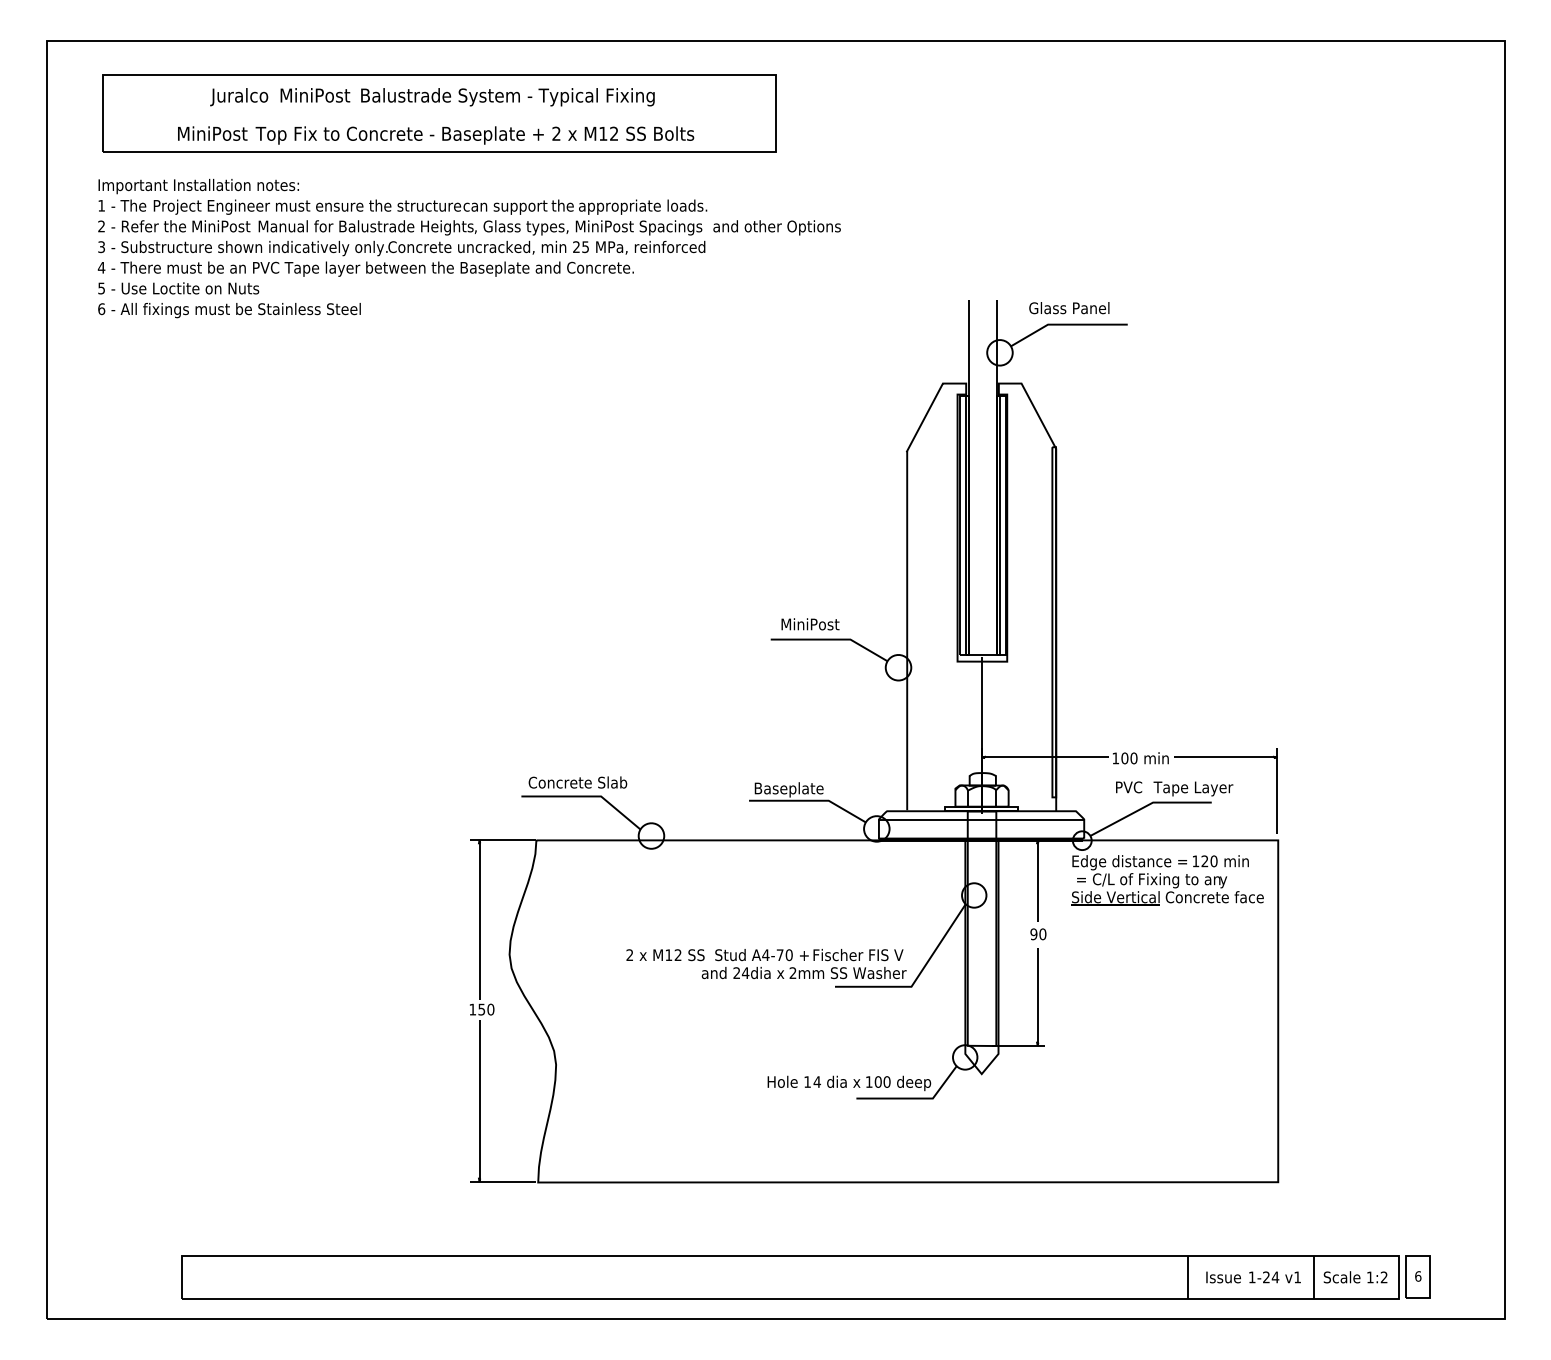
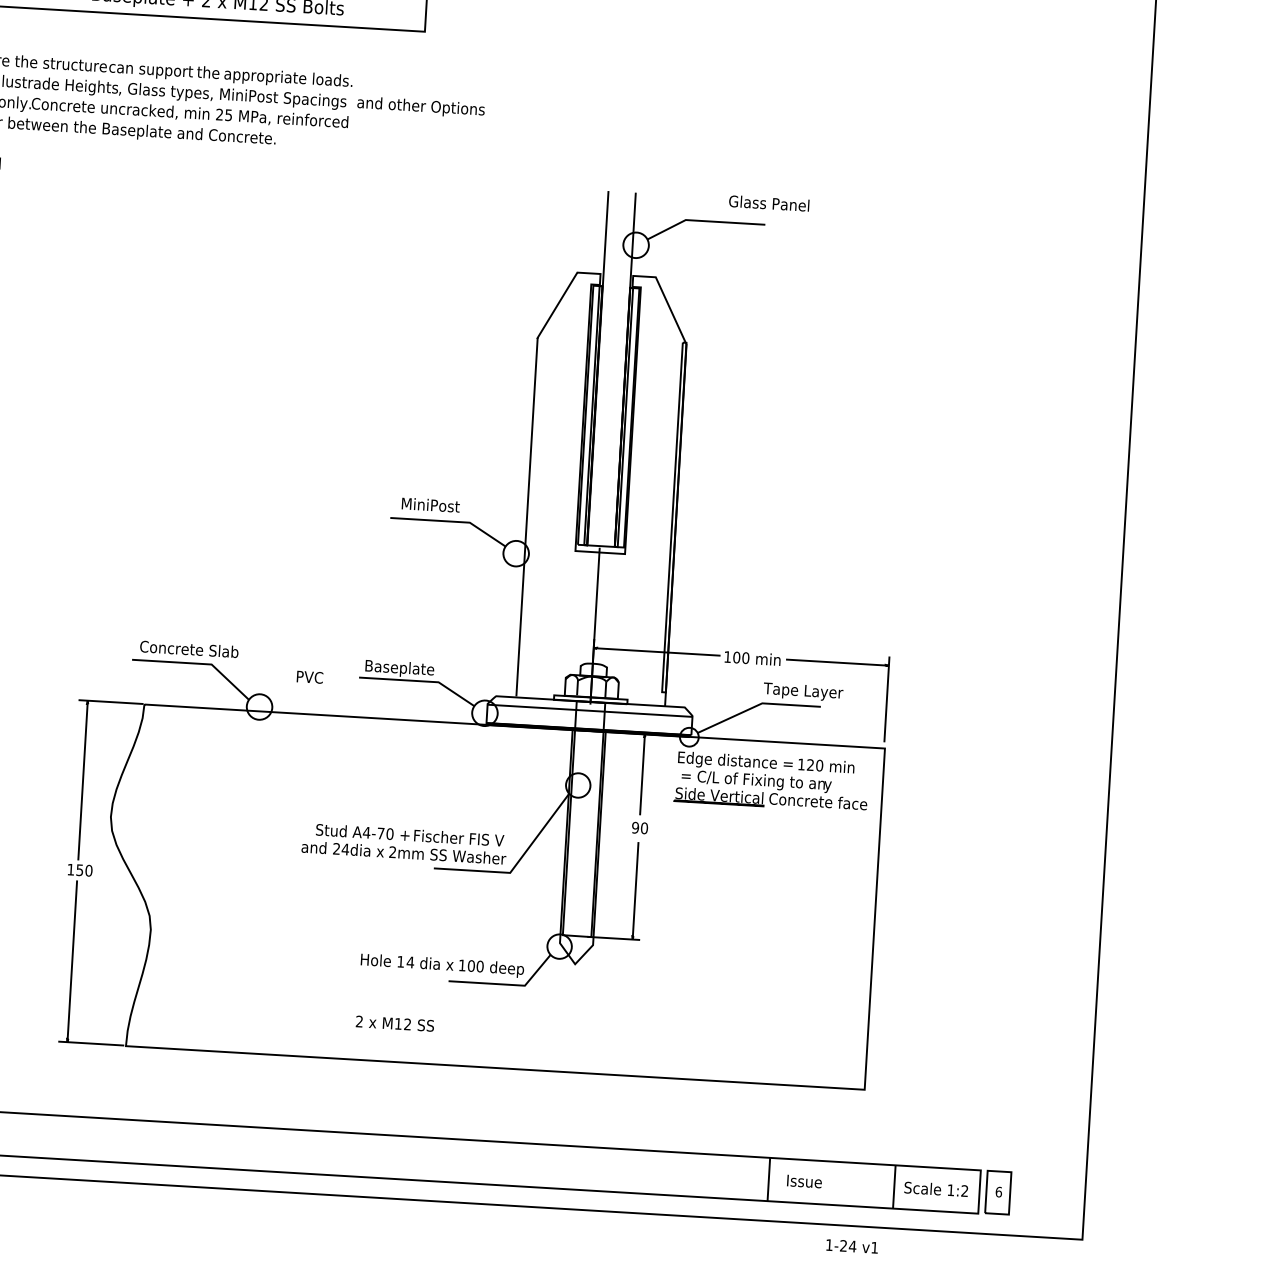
text: (1069, 308) -> (769, 203), moved
text: (1129, 787) -> (310, 677), moved
text: (665, 955) -> (395, 1024), moved
text: (1274, 1277) -> (851, 1246), moved

